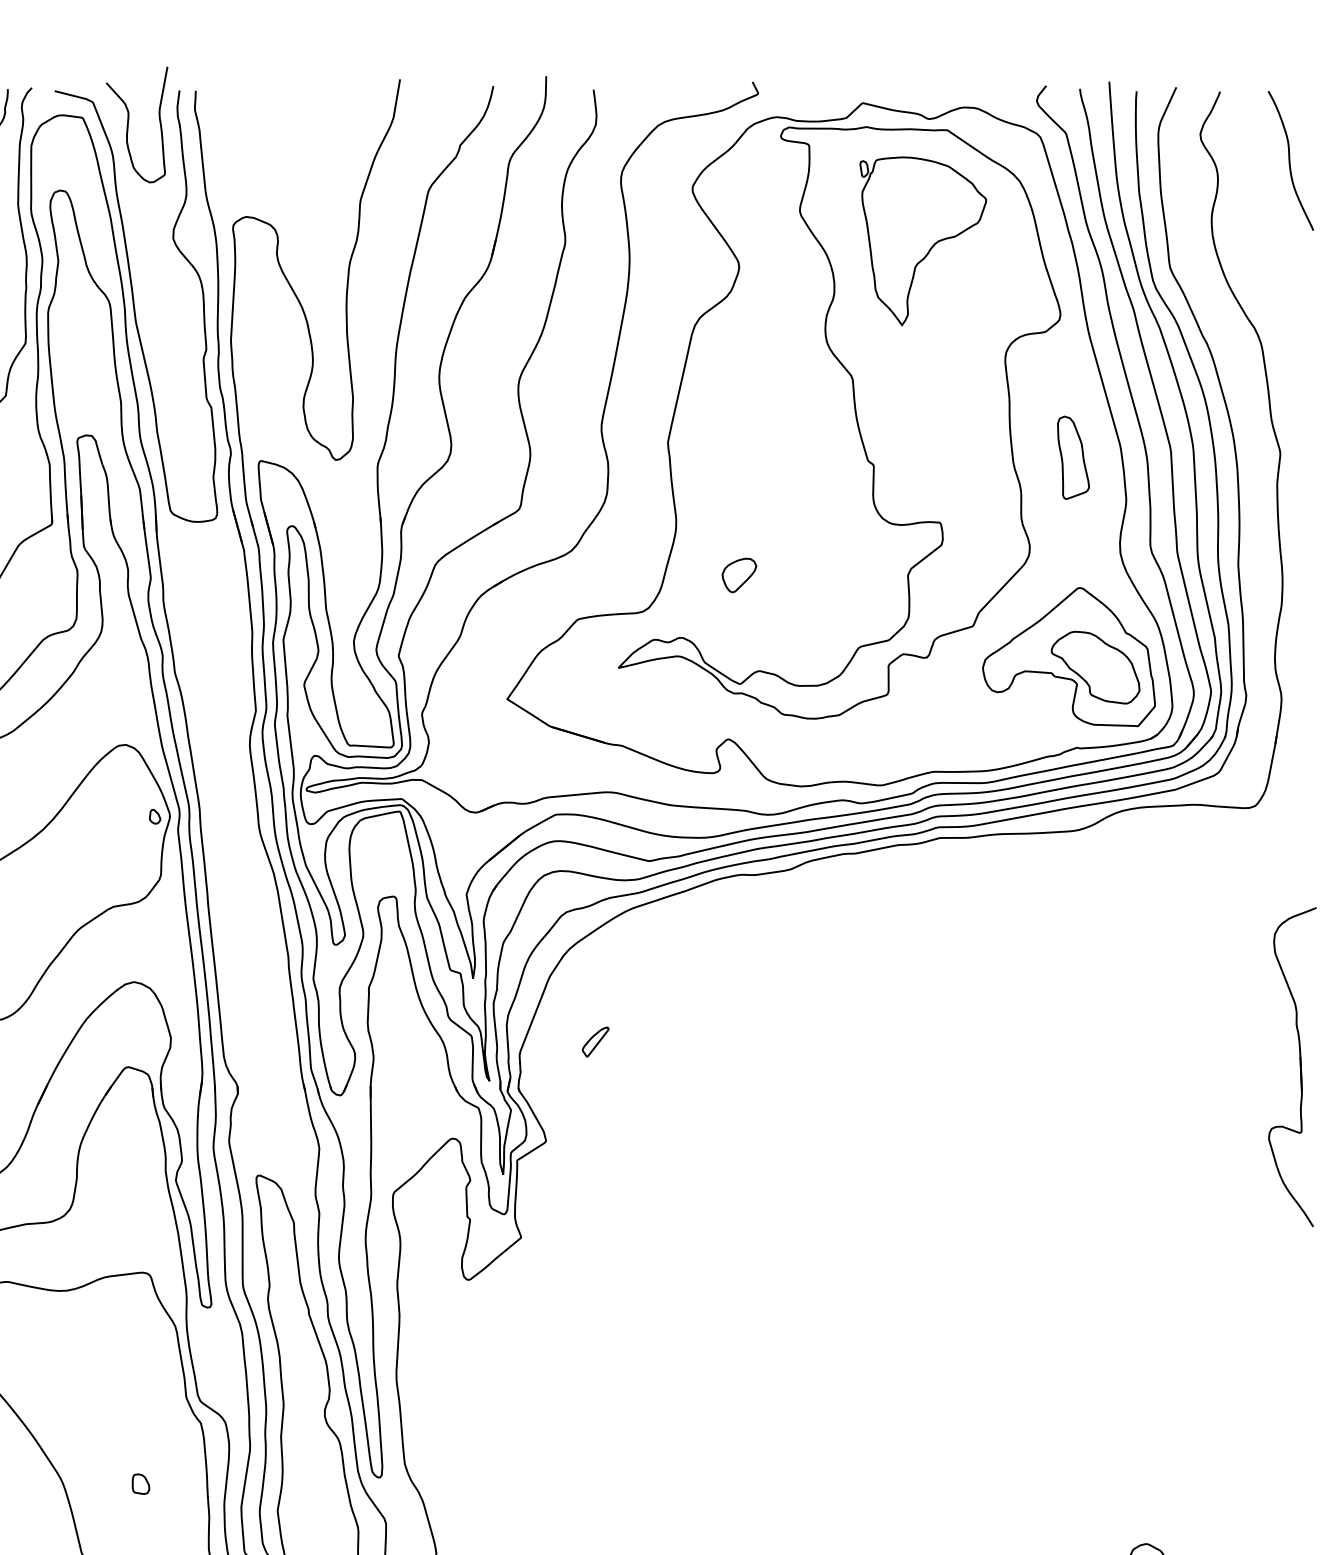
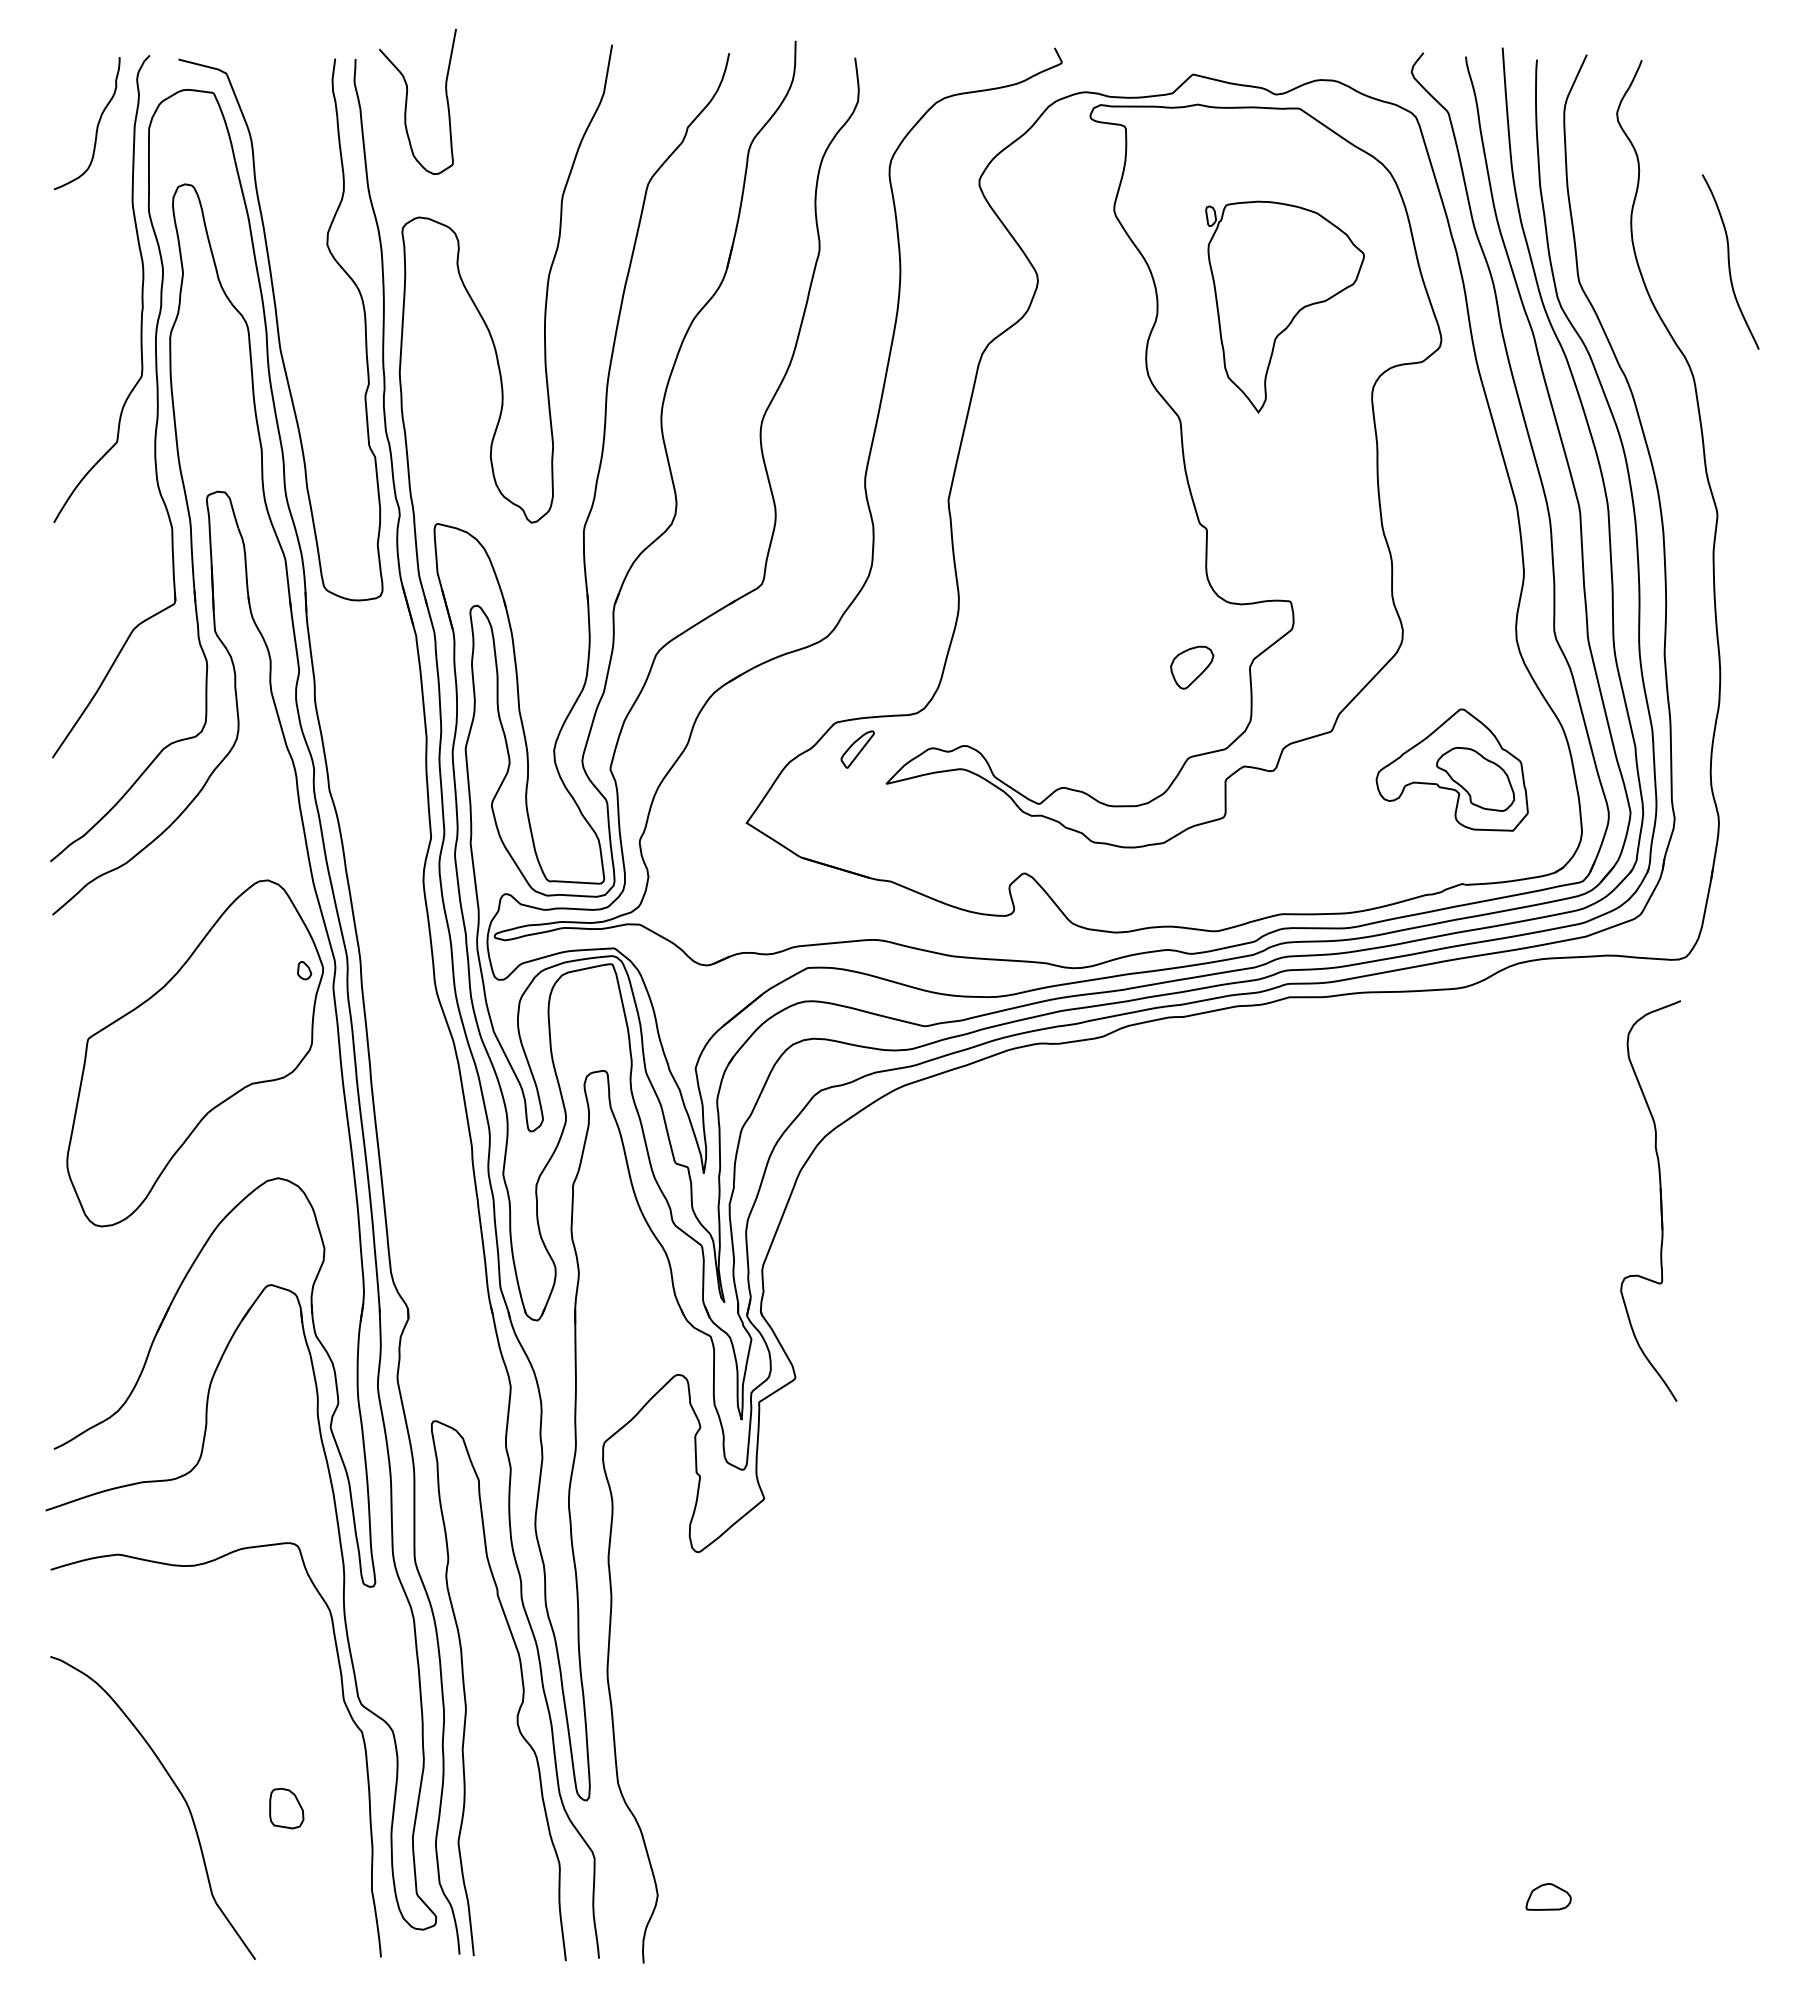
curve: (128, 124) -> (407, 101), moved
curve: (1289, 160) -> (1729, 261), moved
part: (922, 240) -> (1284, 306), moved
part: (1073, 457) -> (1457, 519), removed
part: (739, 575) -> (1192, 667), moved
part: (1069, 656) -> (1452, 769), size x0.7
part: (595, 1042) -> (857, 749), moved
part: (1300, 1066) -> (1660, 1200), moved
part: (140, 1484) -> (286, 1808), size x1.6

